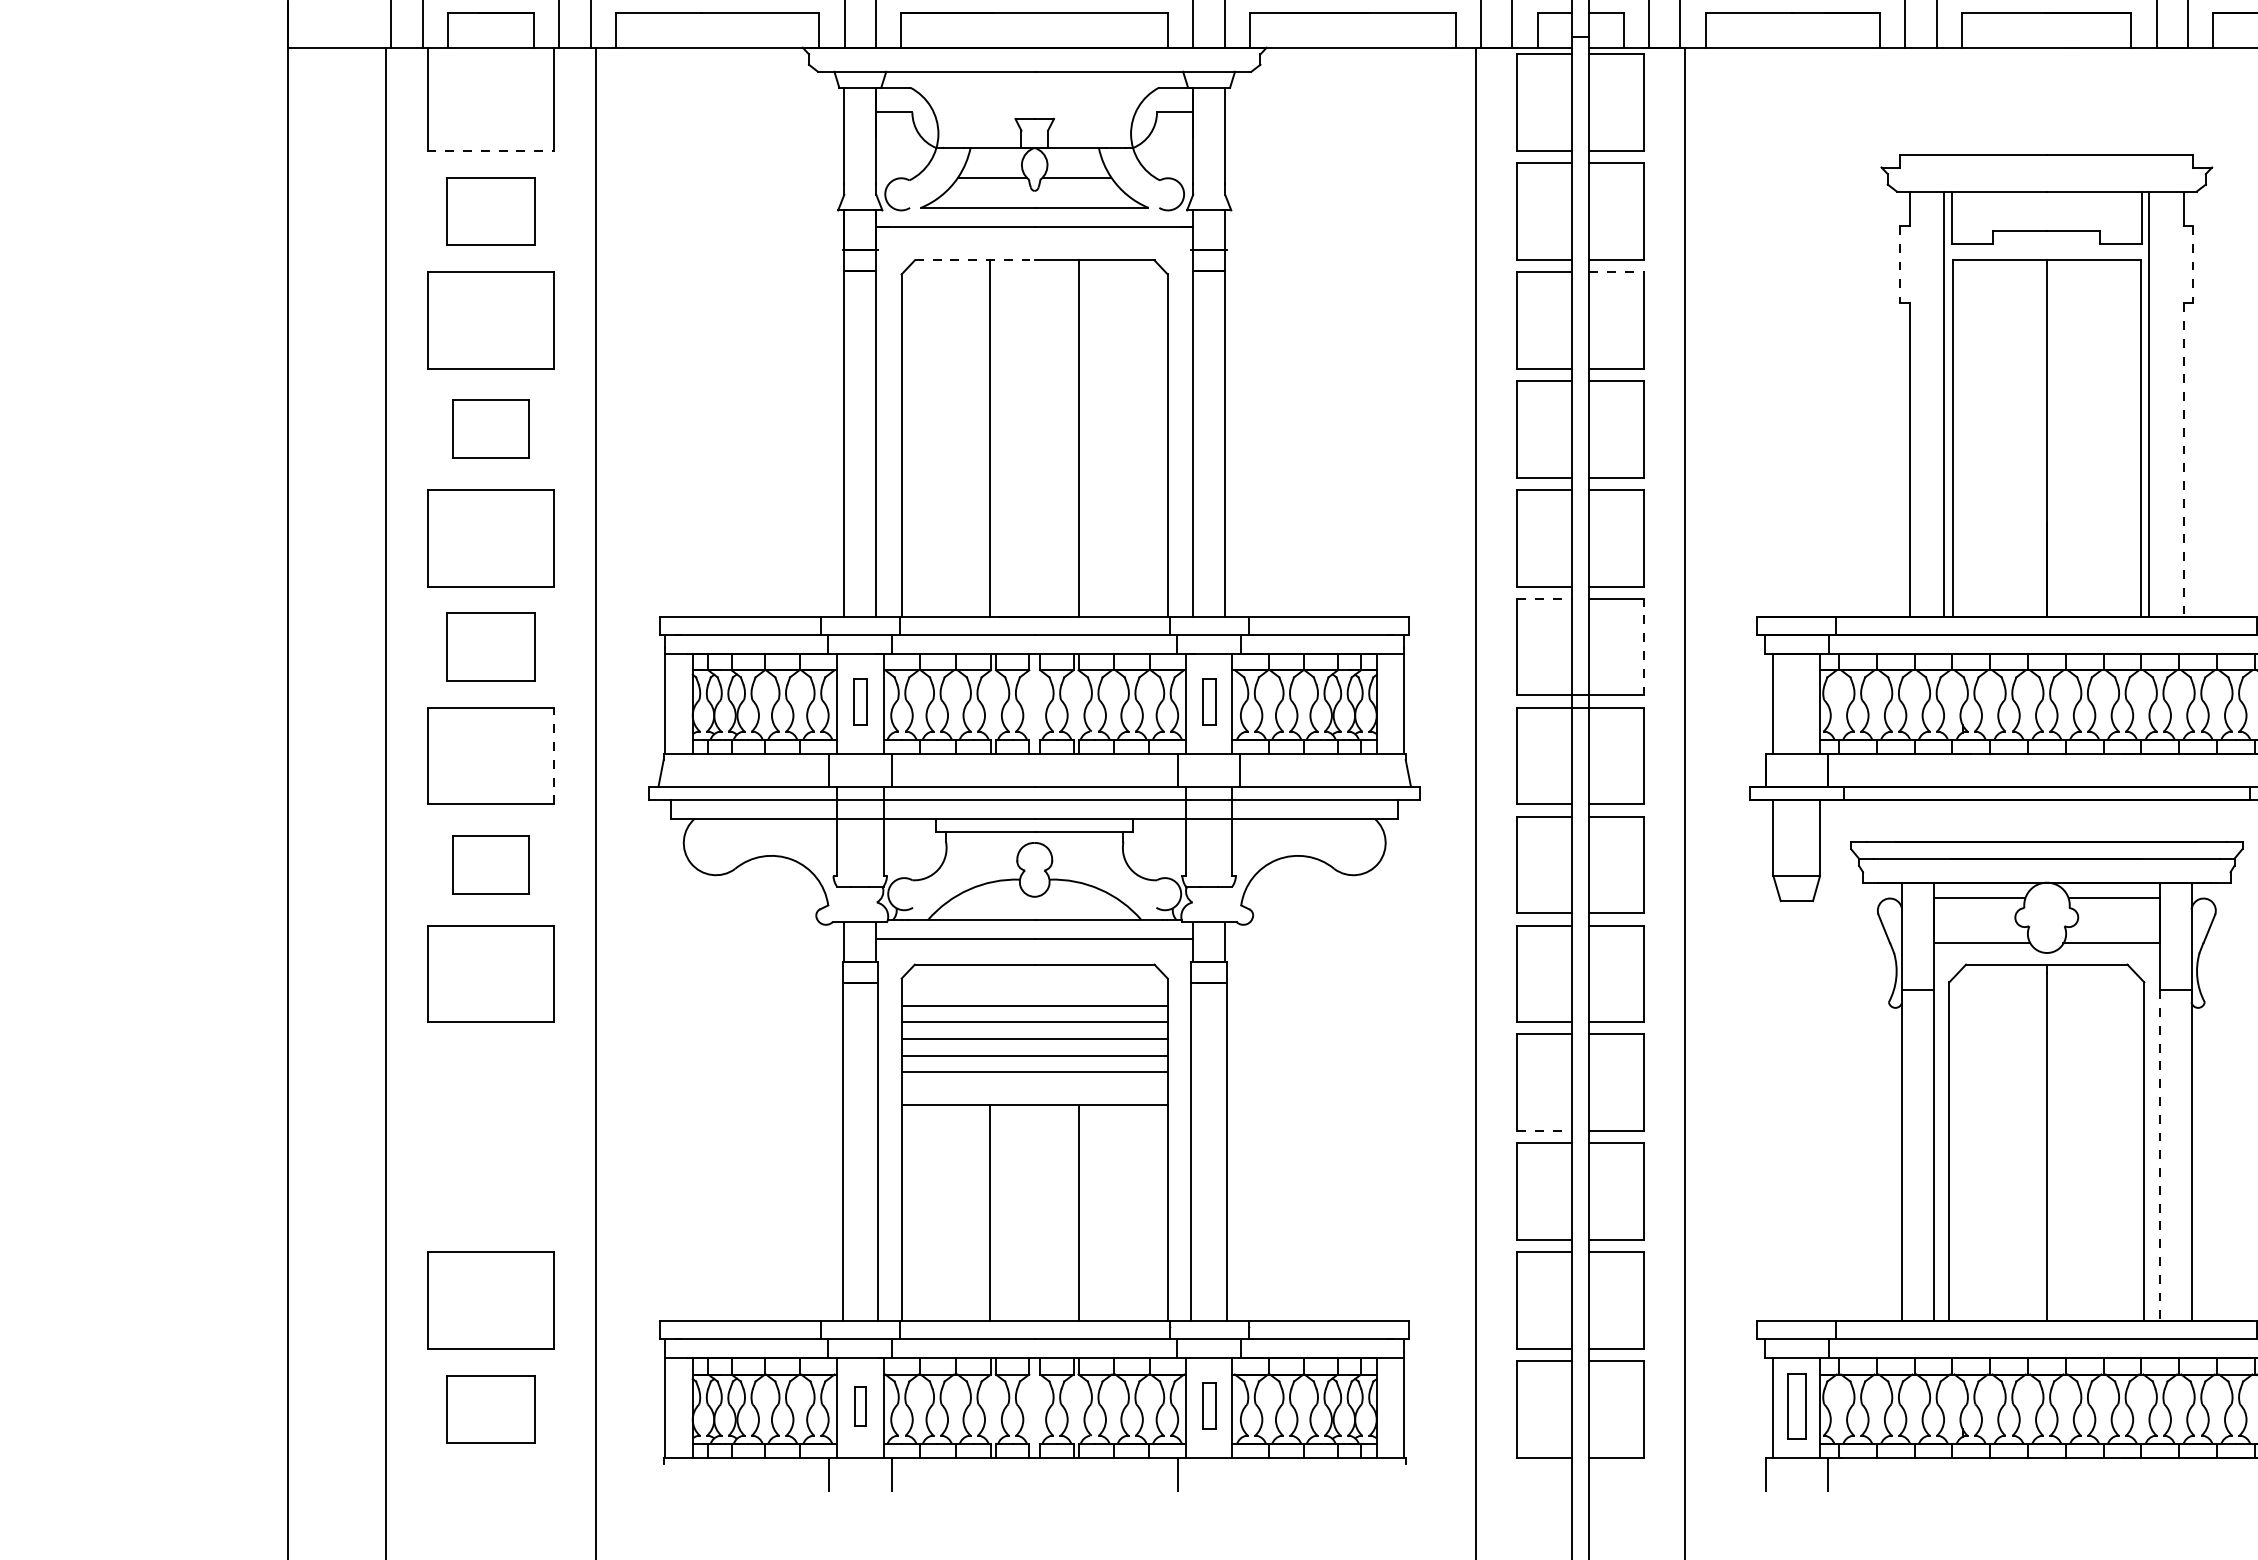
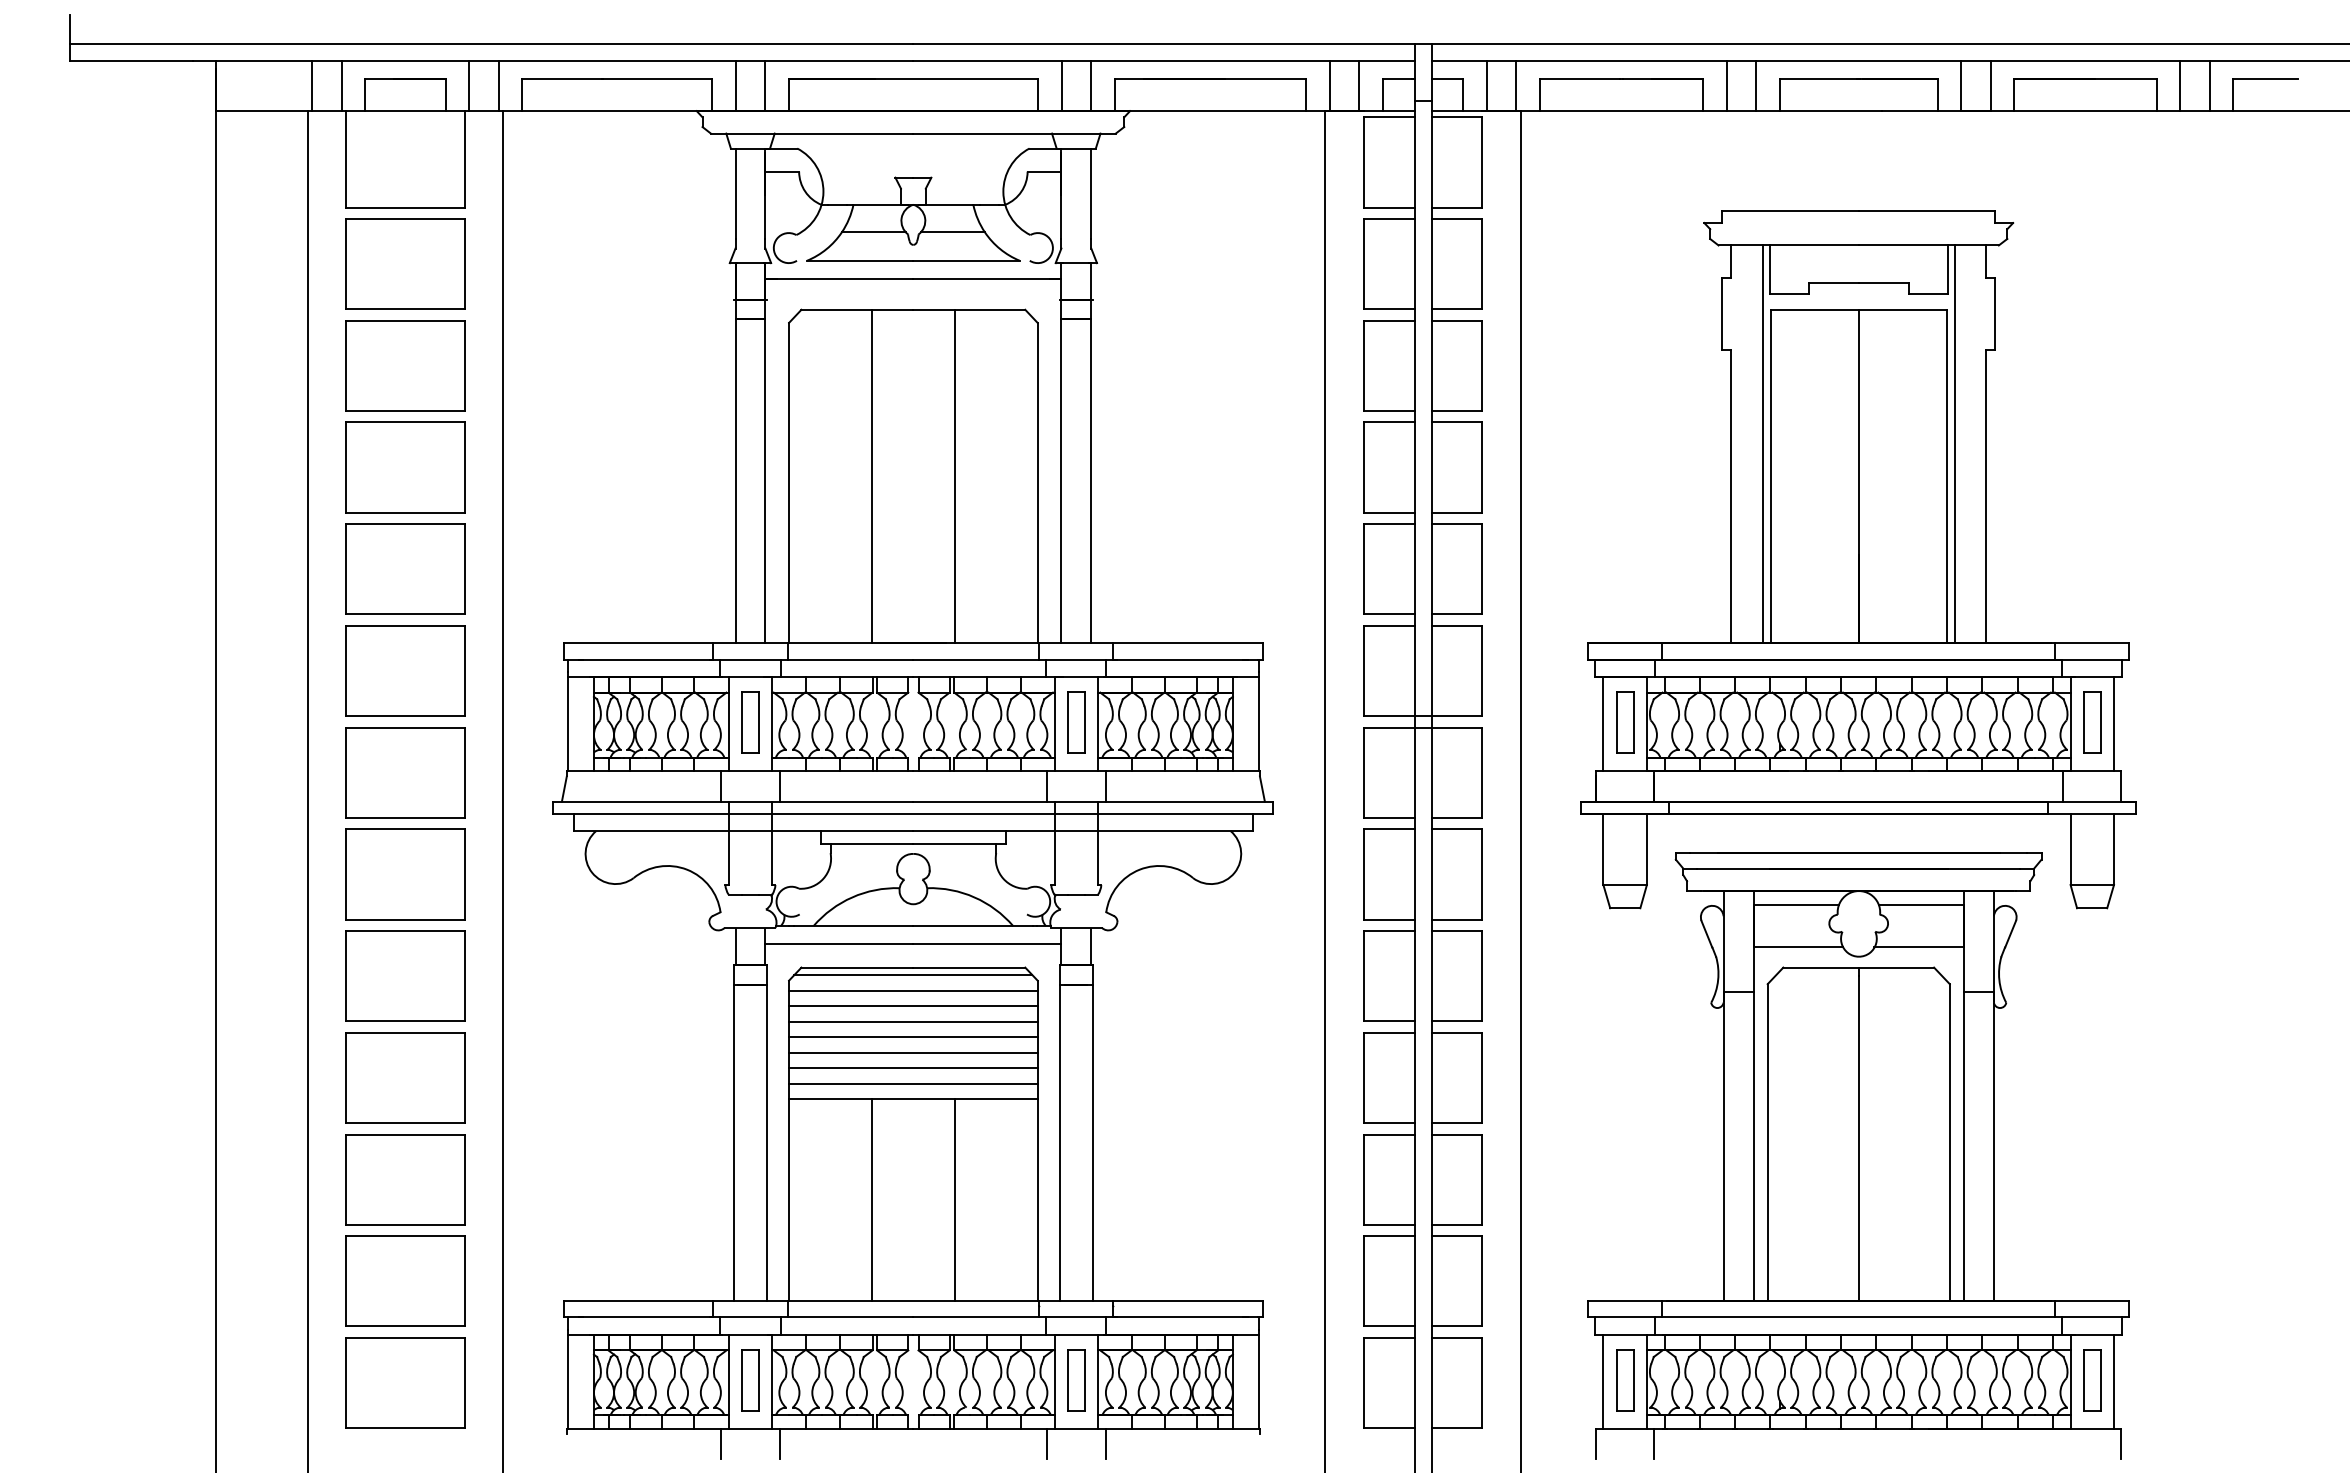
line: (490, 150) -> (405, 207), dashed -> solid
part: (490, 210) -> (405, 263), size x1.43
line: (974, 260) -> (857, 309), dashed -> solid
line: (1900, 265) -> (1722, 314), dashed -> solid
line: (2193, 265) -> (1995, 314), dashed -> solid
line: (1617, 271) -> (1457, 320), dashed -> solid
part: (490, 429) -> (405, 467), size x1.67
line: (2183, 460) -> (1986, 496), dashed -> solid
line: (1544, 598) -> (1389, 625), dashed -> solid
part: (490, 646) -> (405, 670), size x1.43
line: (1644, 646) -> (1482, 670), dashed -> solid
part: (860, 702) -> (750, 722), size x1.43
part: (1209, 702) -> (1076, 722), size x1.43
part: (1797, 702) -> (1625, 722), added
line: (554, 755) -> (464, 772), dashed -> solid
part: (490, 864) -> (405, 874), size x1.67
line: (1034, 973) -> (913, 975), added
line: (1034, 989) -> (913, 990), added
part: (490, 1082) -> (405, 1077), added
line: (1034, 1088) -> (913, 1083), added
line: (1544, 1130) -> (1389, 1122), dashed -> solid
line: (2158, 1156) -> (1963, 1146), dashed -> solid
part: (490, 1191) -> (405, 1179), added
part: (860, 1406) -> (750, 1380), size x1.67
part: (1209, 1406) -> (1076, 1380), size x1.43
part: (490, 1408) -> (405, 1382), size x1.43
line: (1240, 1474) -> (1105, 1443), added

